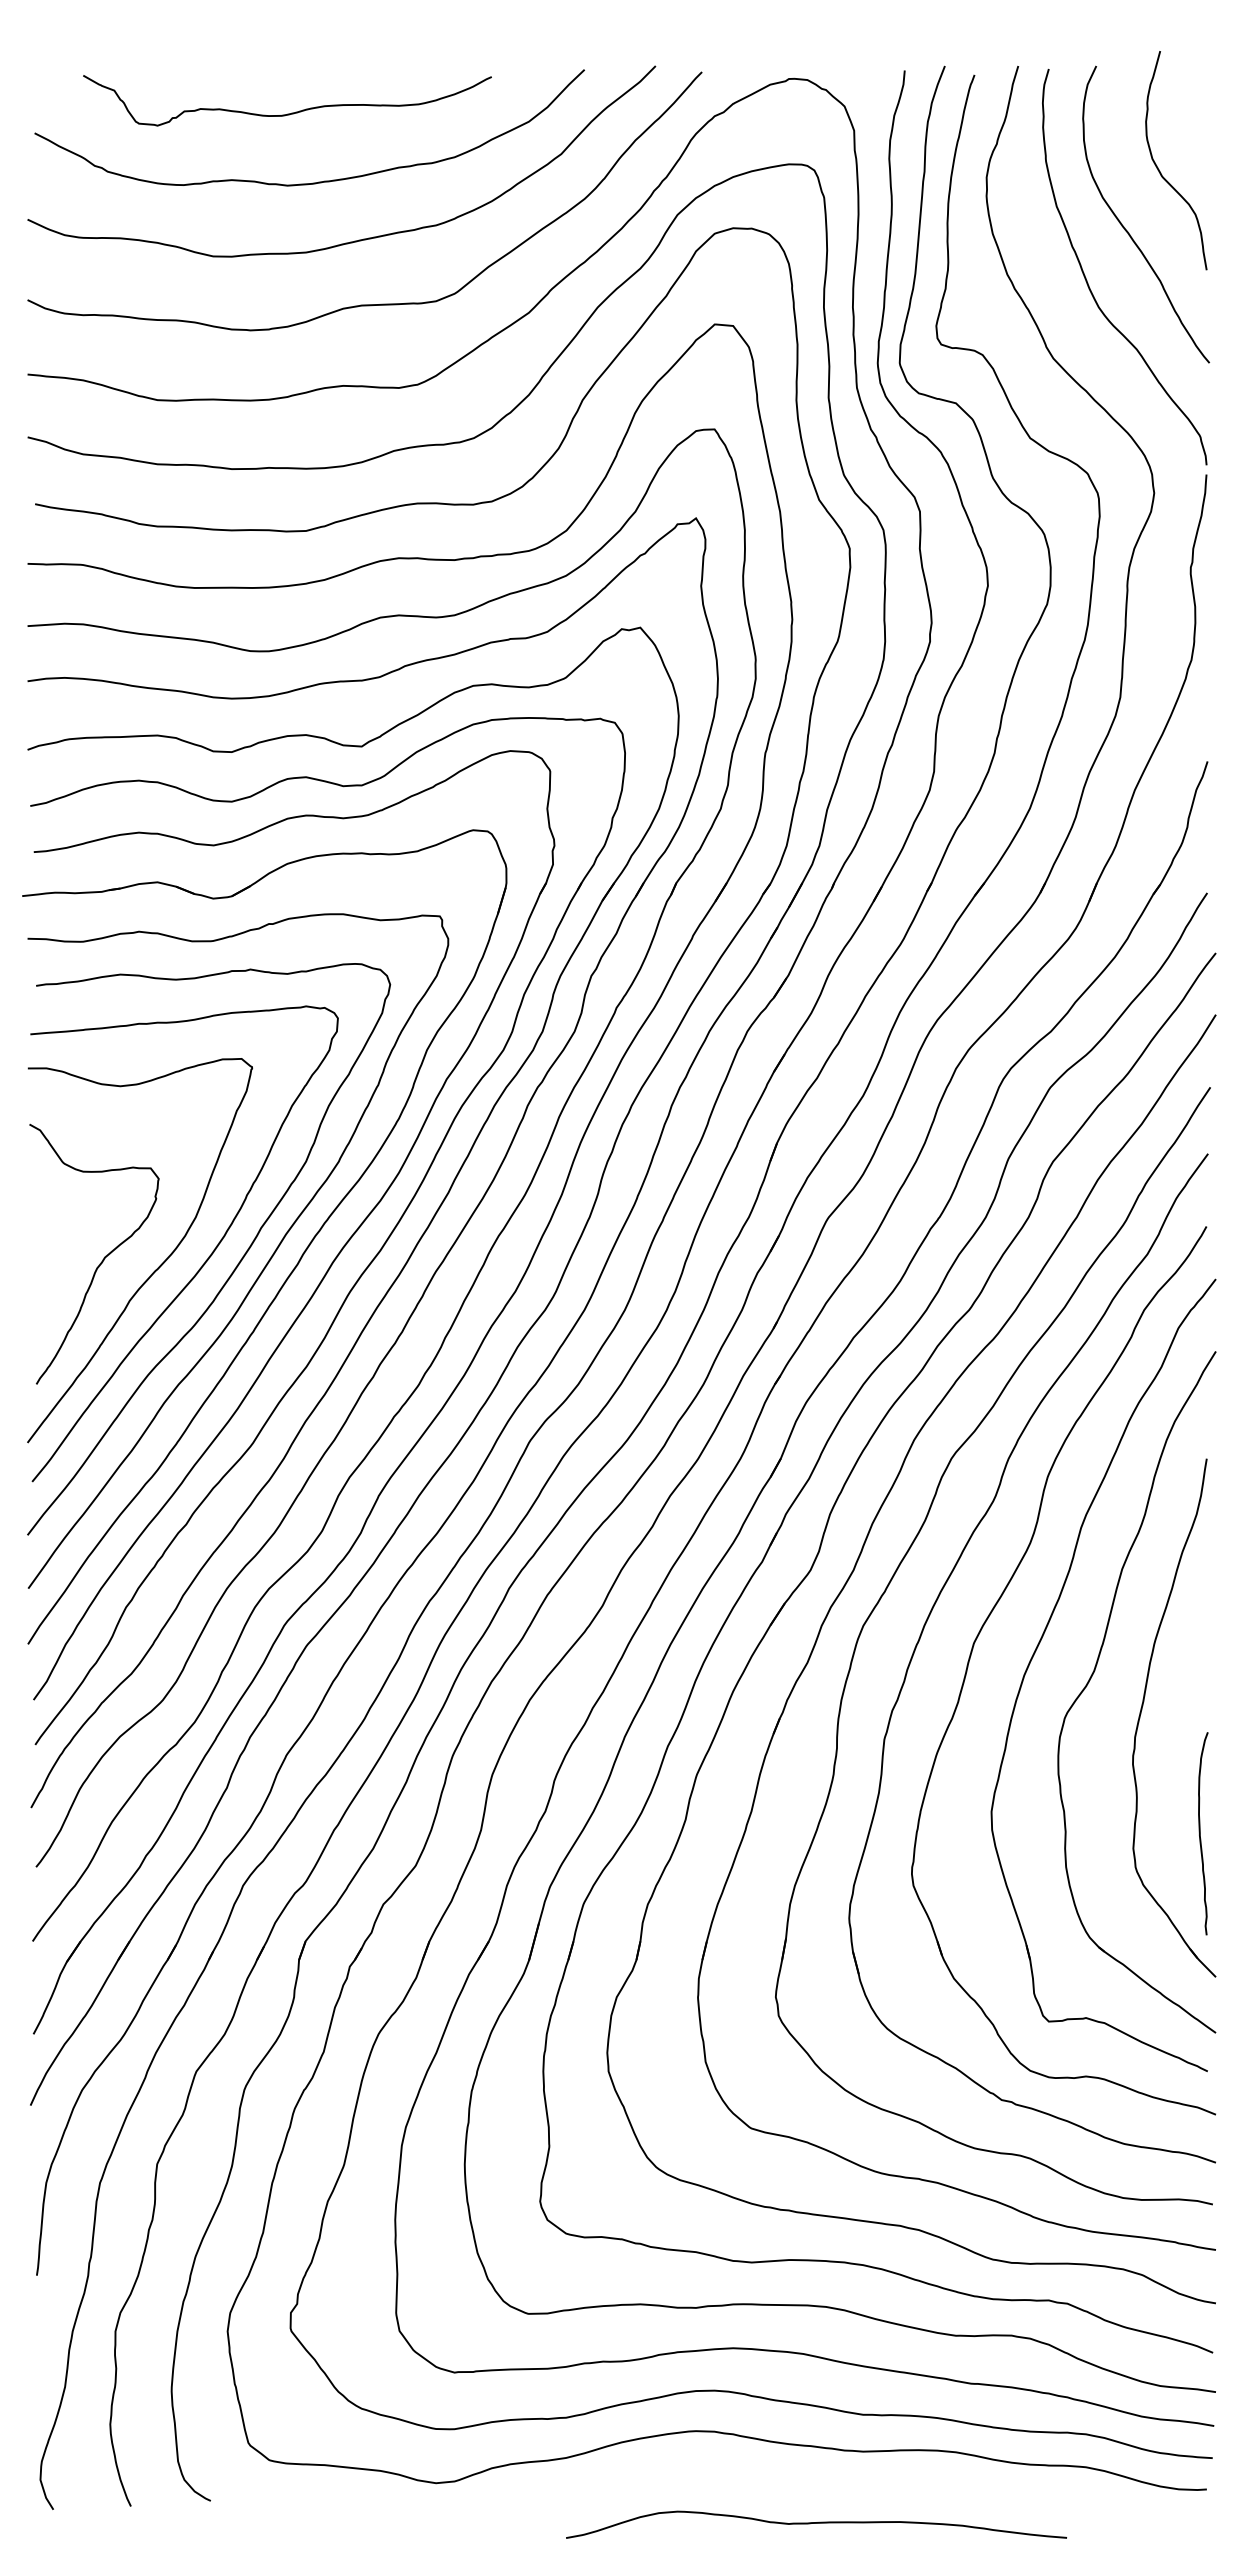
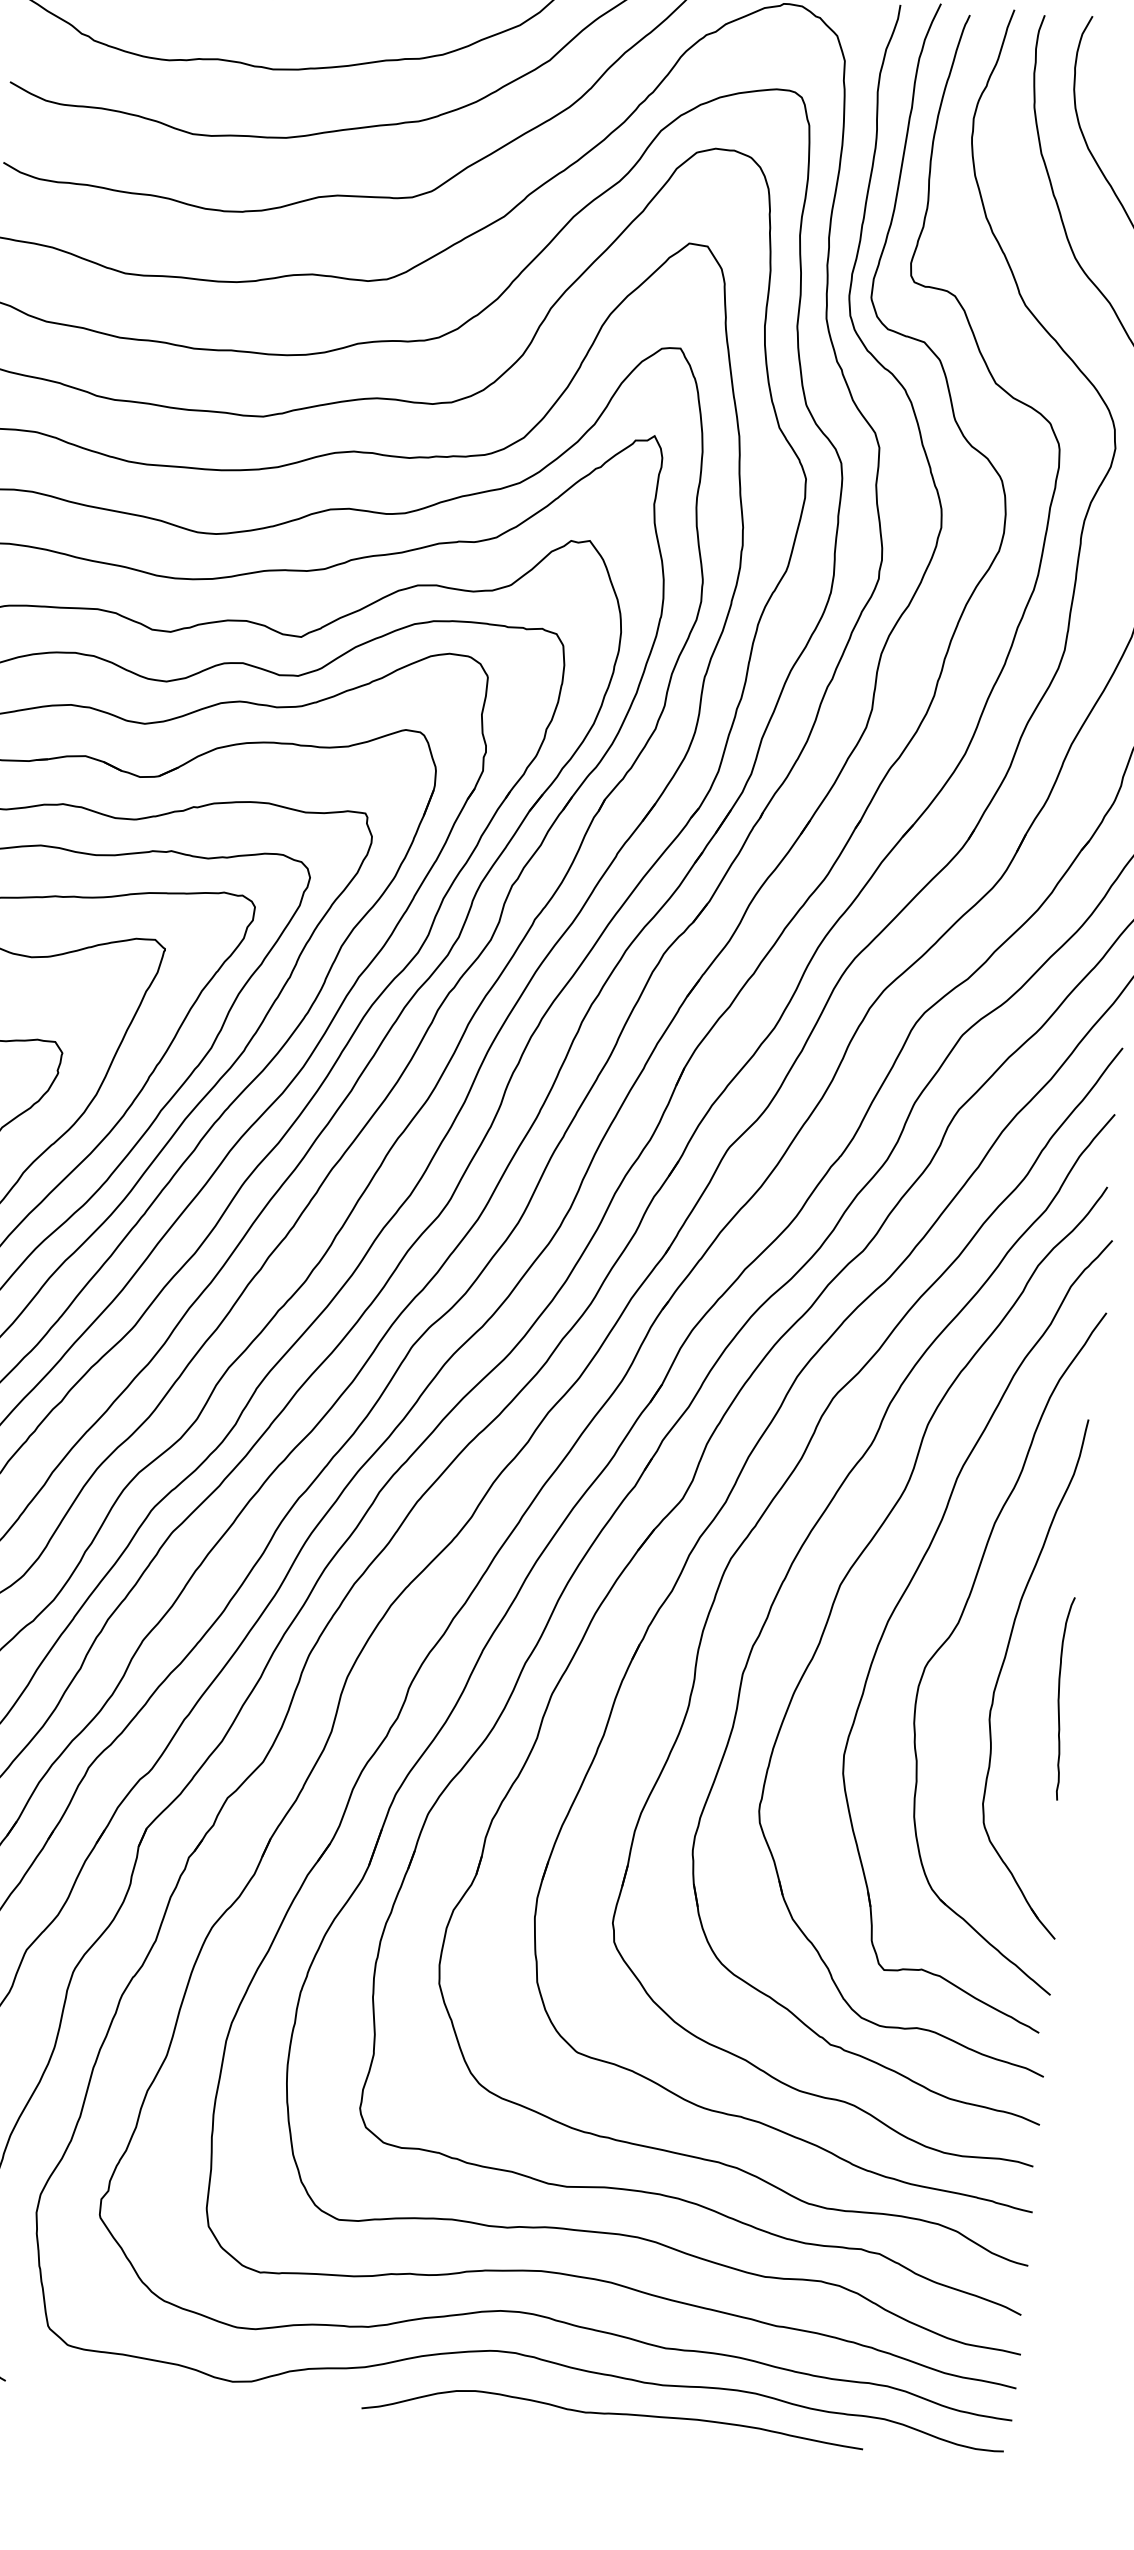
curve: (1200, 1833) -> (1059, 1698), moved
curve: (816, 2523) -> (613, 2414), moved

